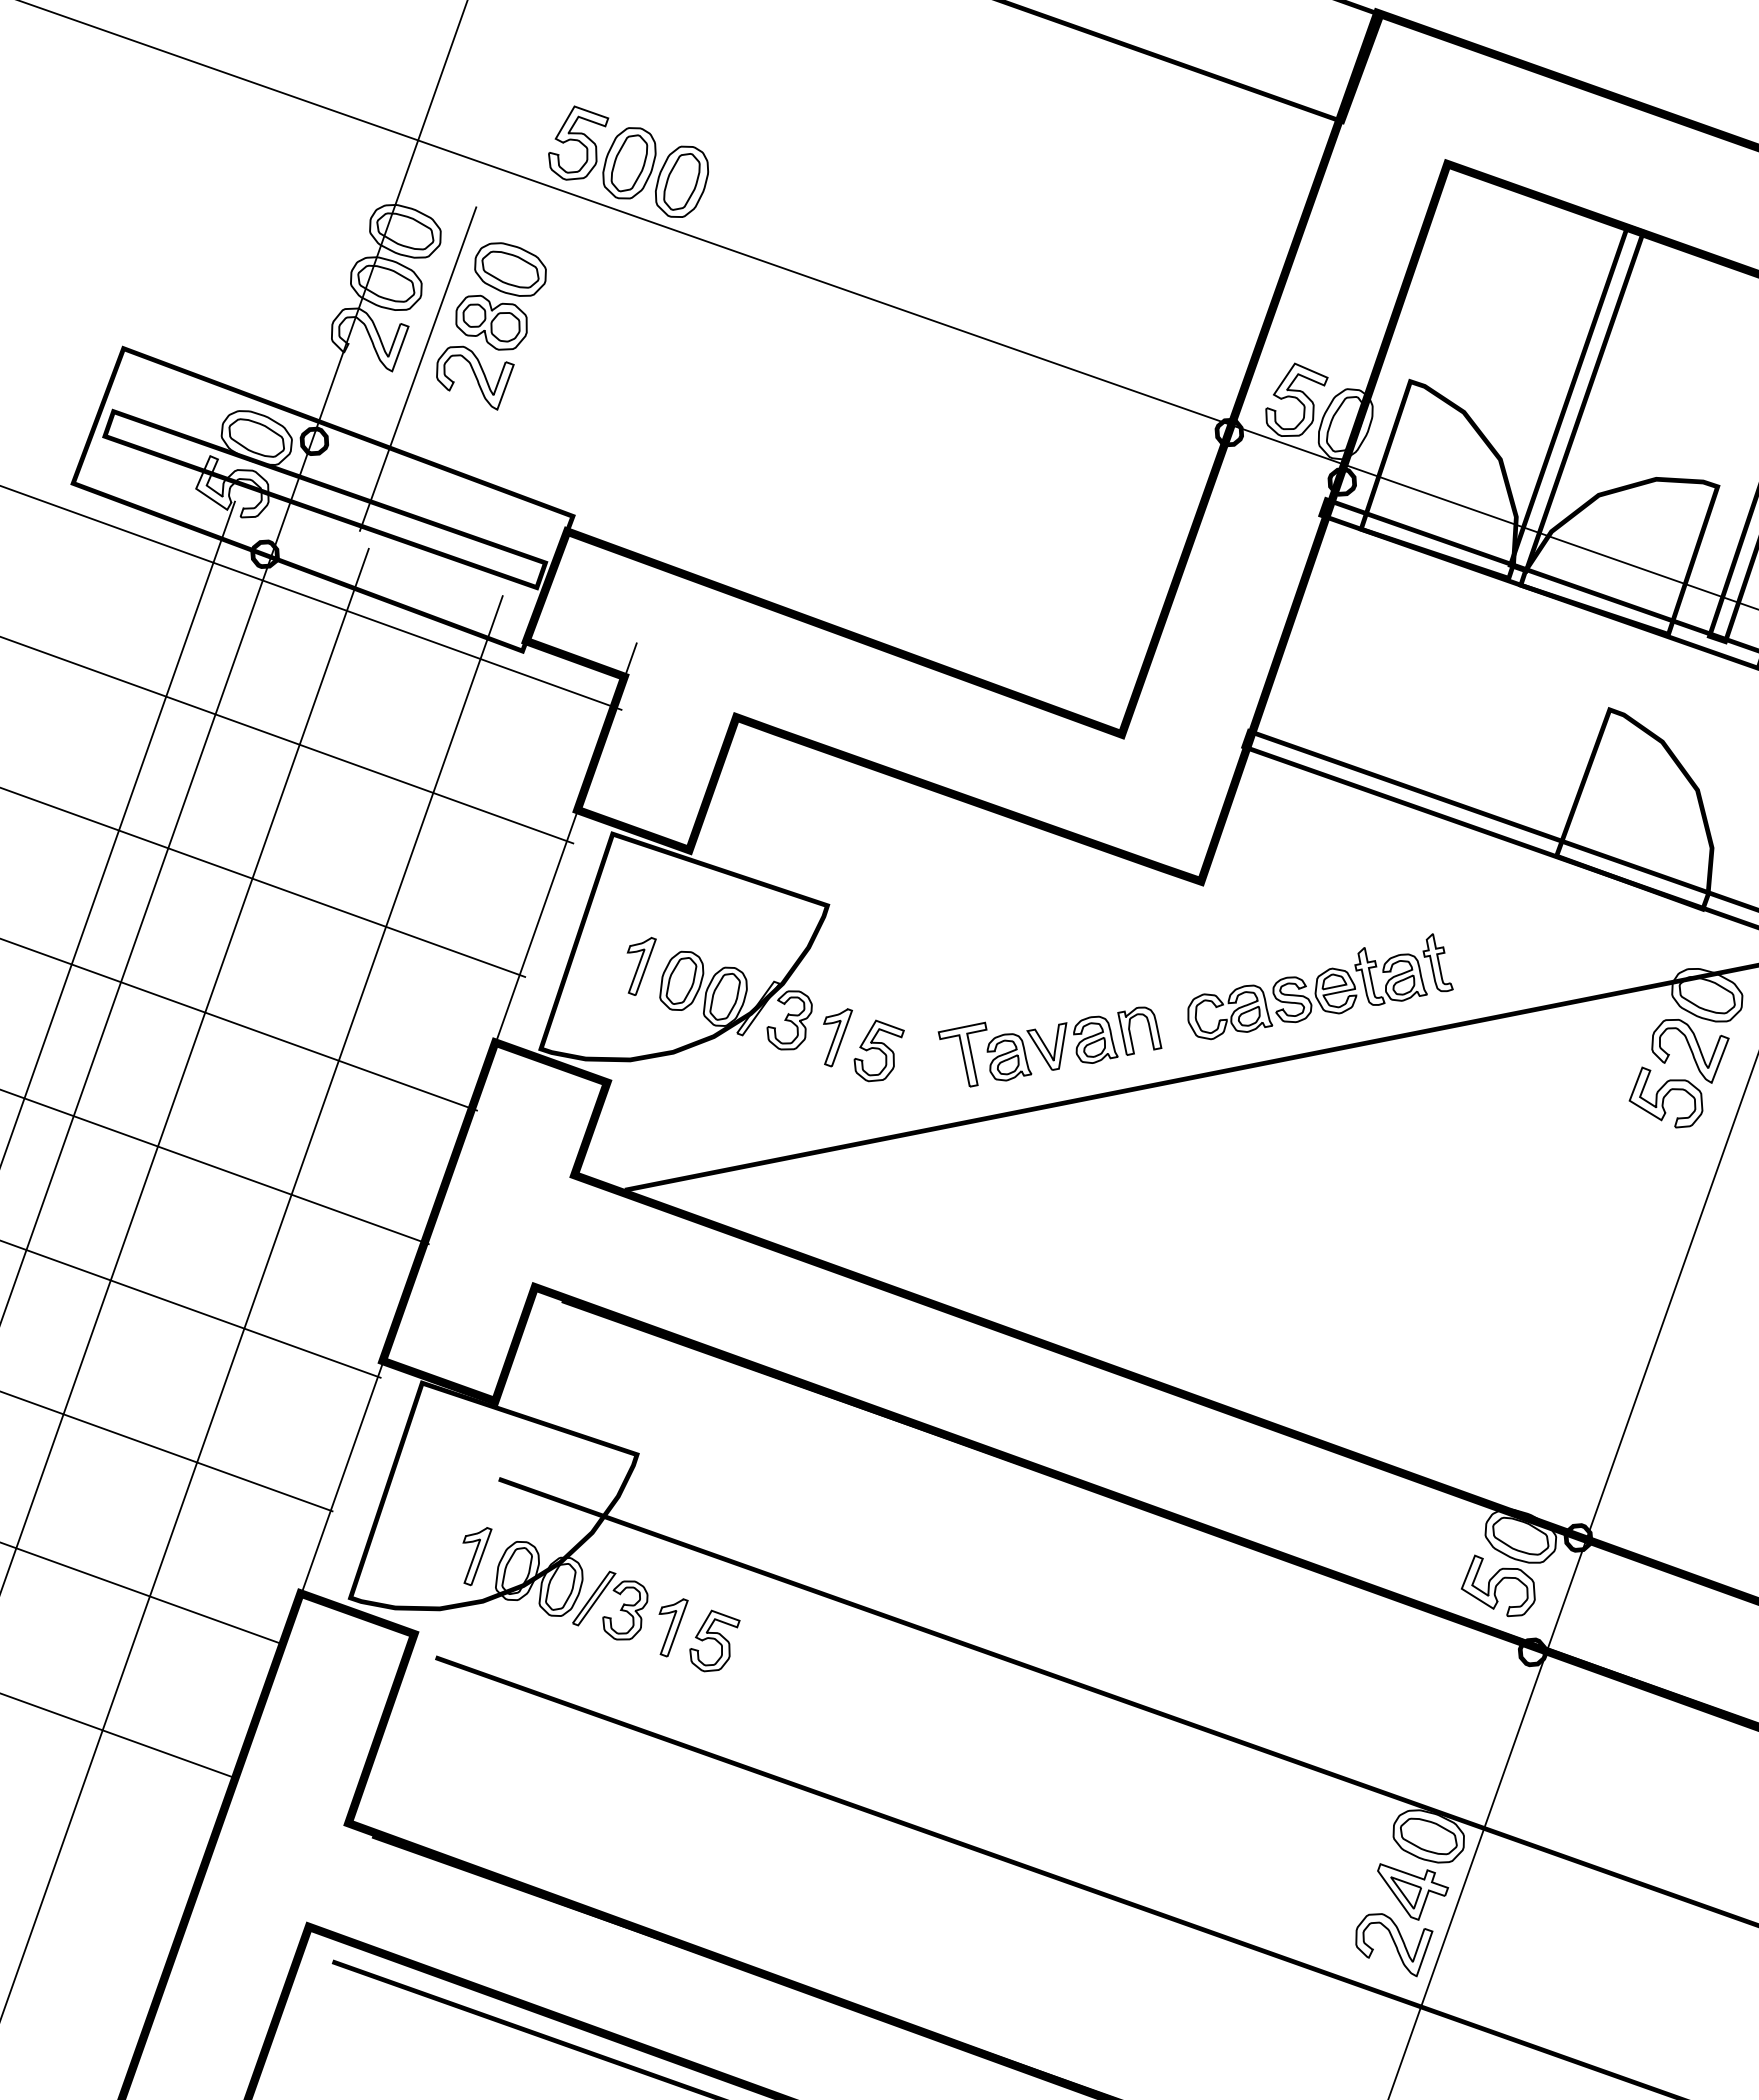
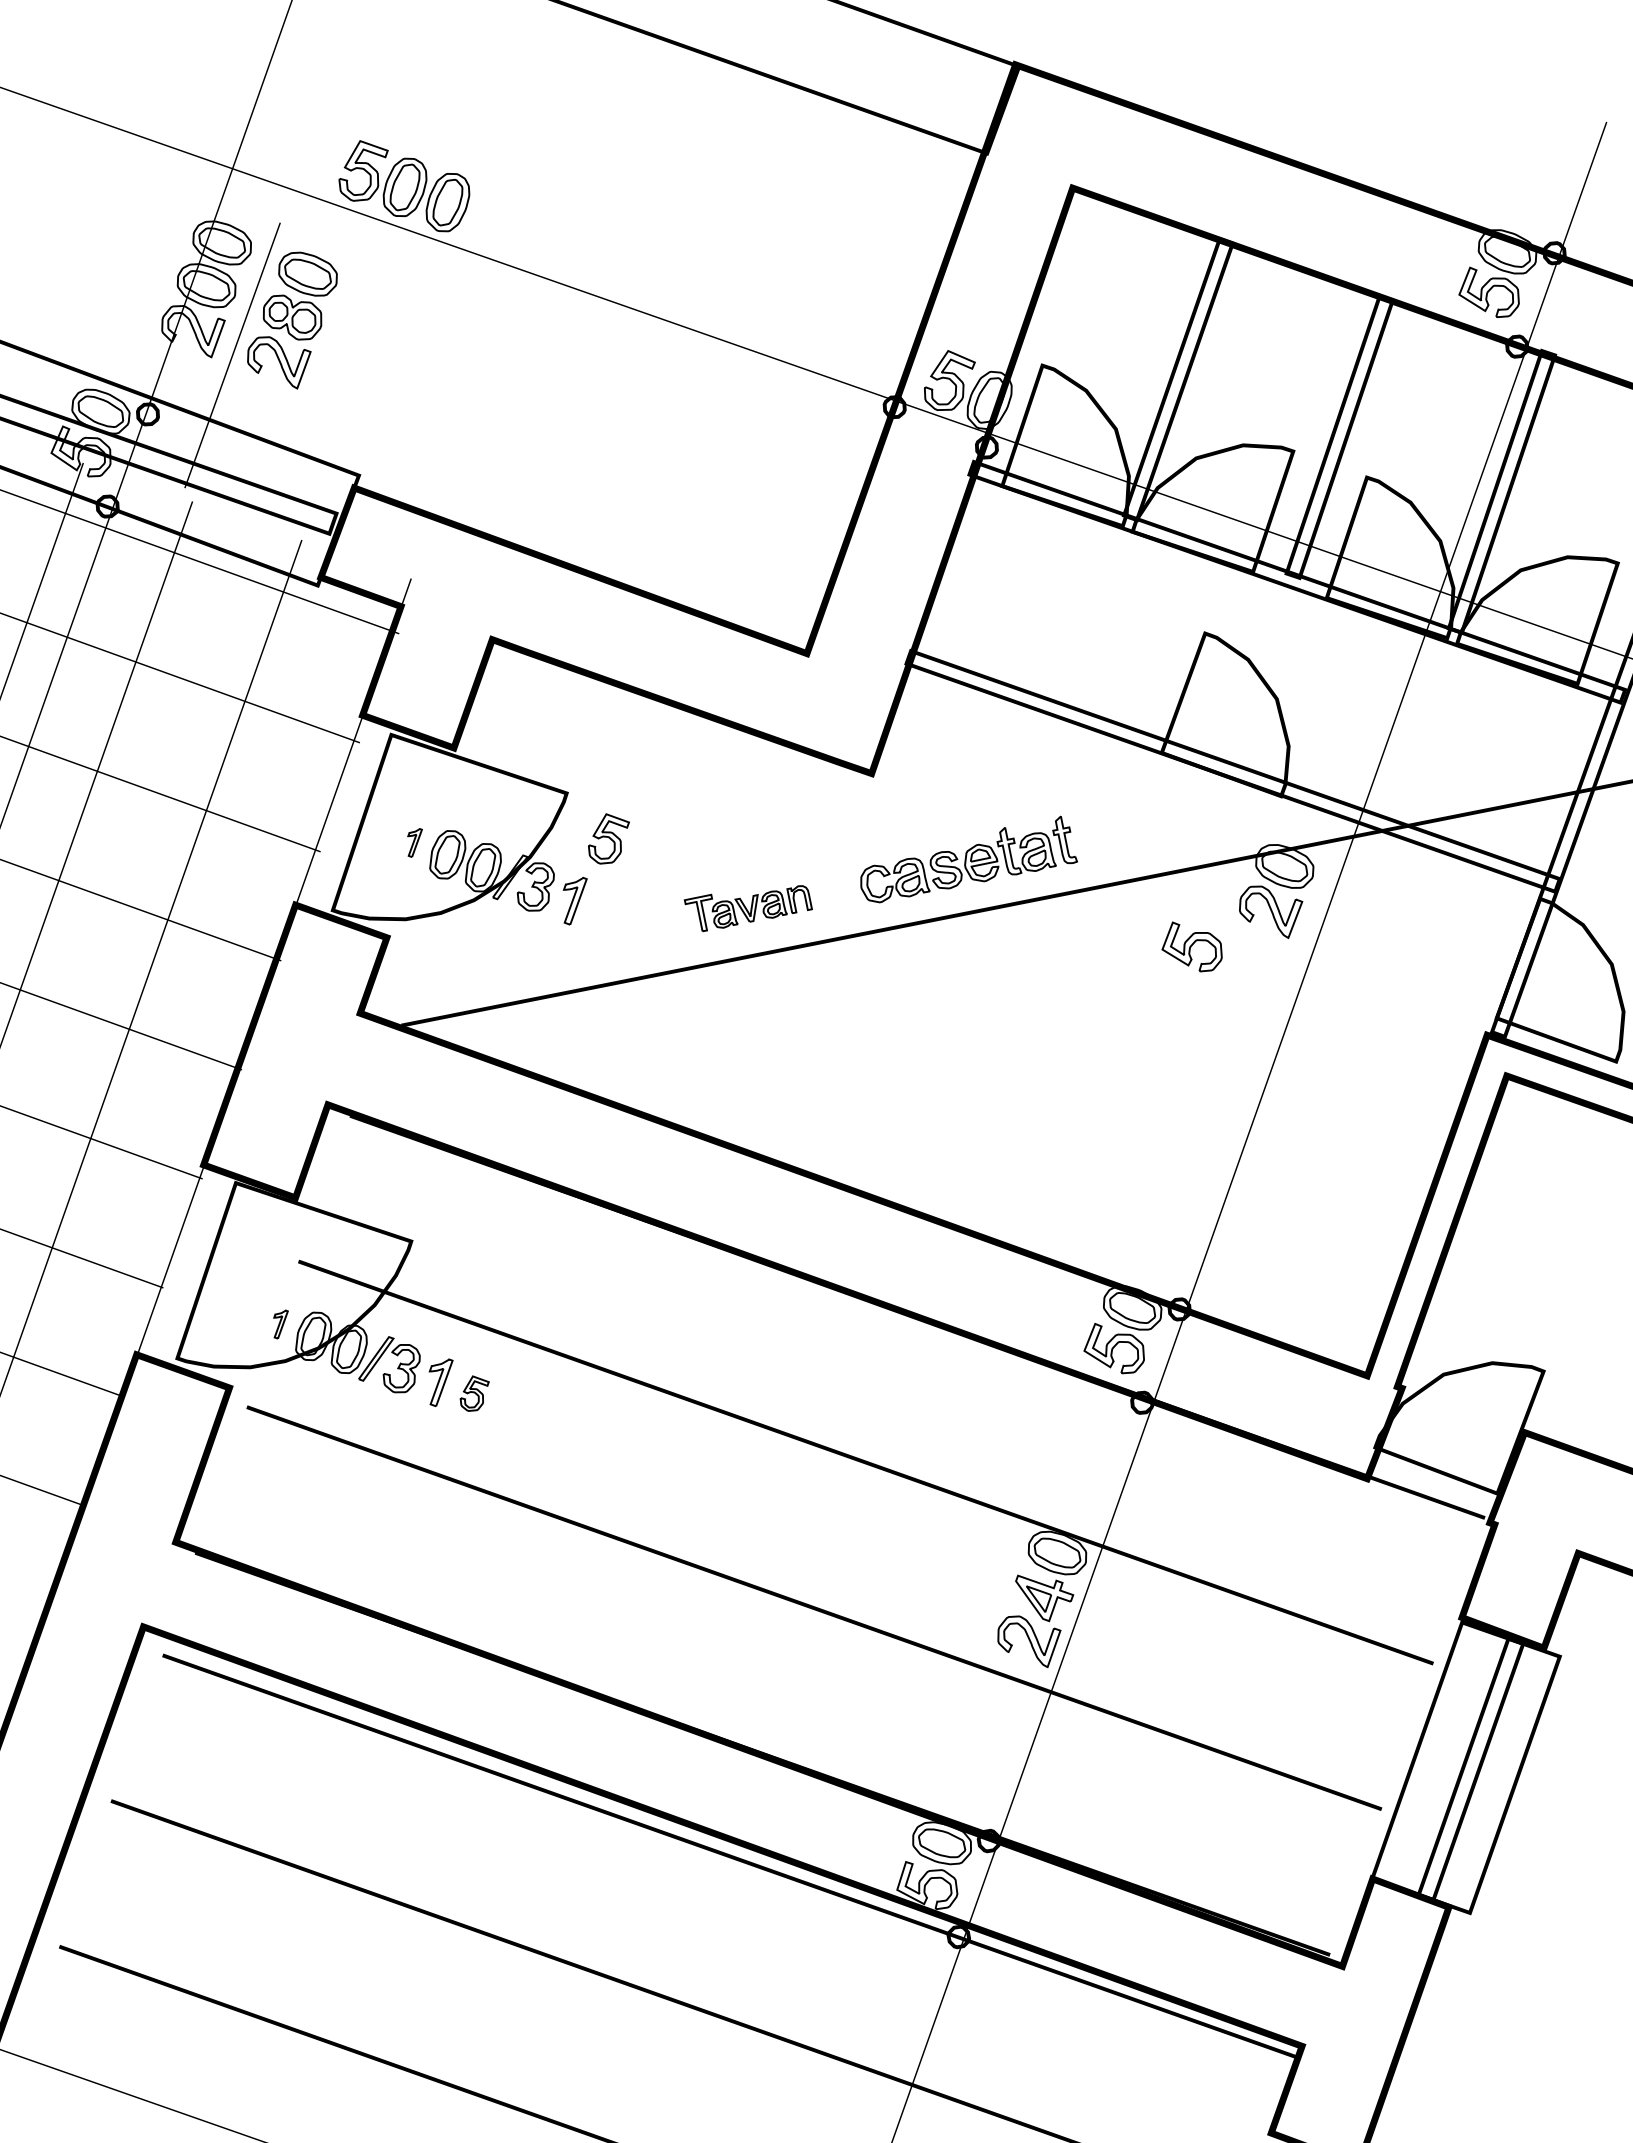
part: (640, 965) -> (414, 842), size x0.6
part: (1050, 1046) -> (748, 908), size x0.7
part: (878, 1050) -> (608, 838), moved
part: (1665, 1096) -> (1191, 946), moved
part: (476, 1556) -> (280, 1324), size x0.6
part: (714, 1640) -> (474, 1393), size x0.7

